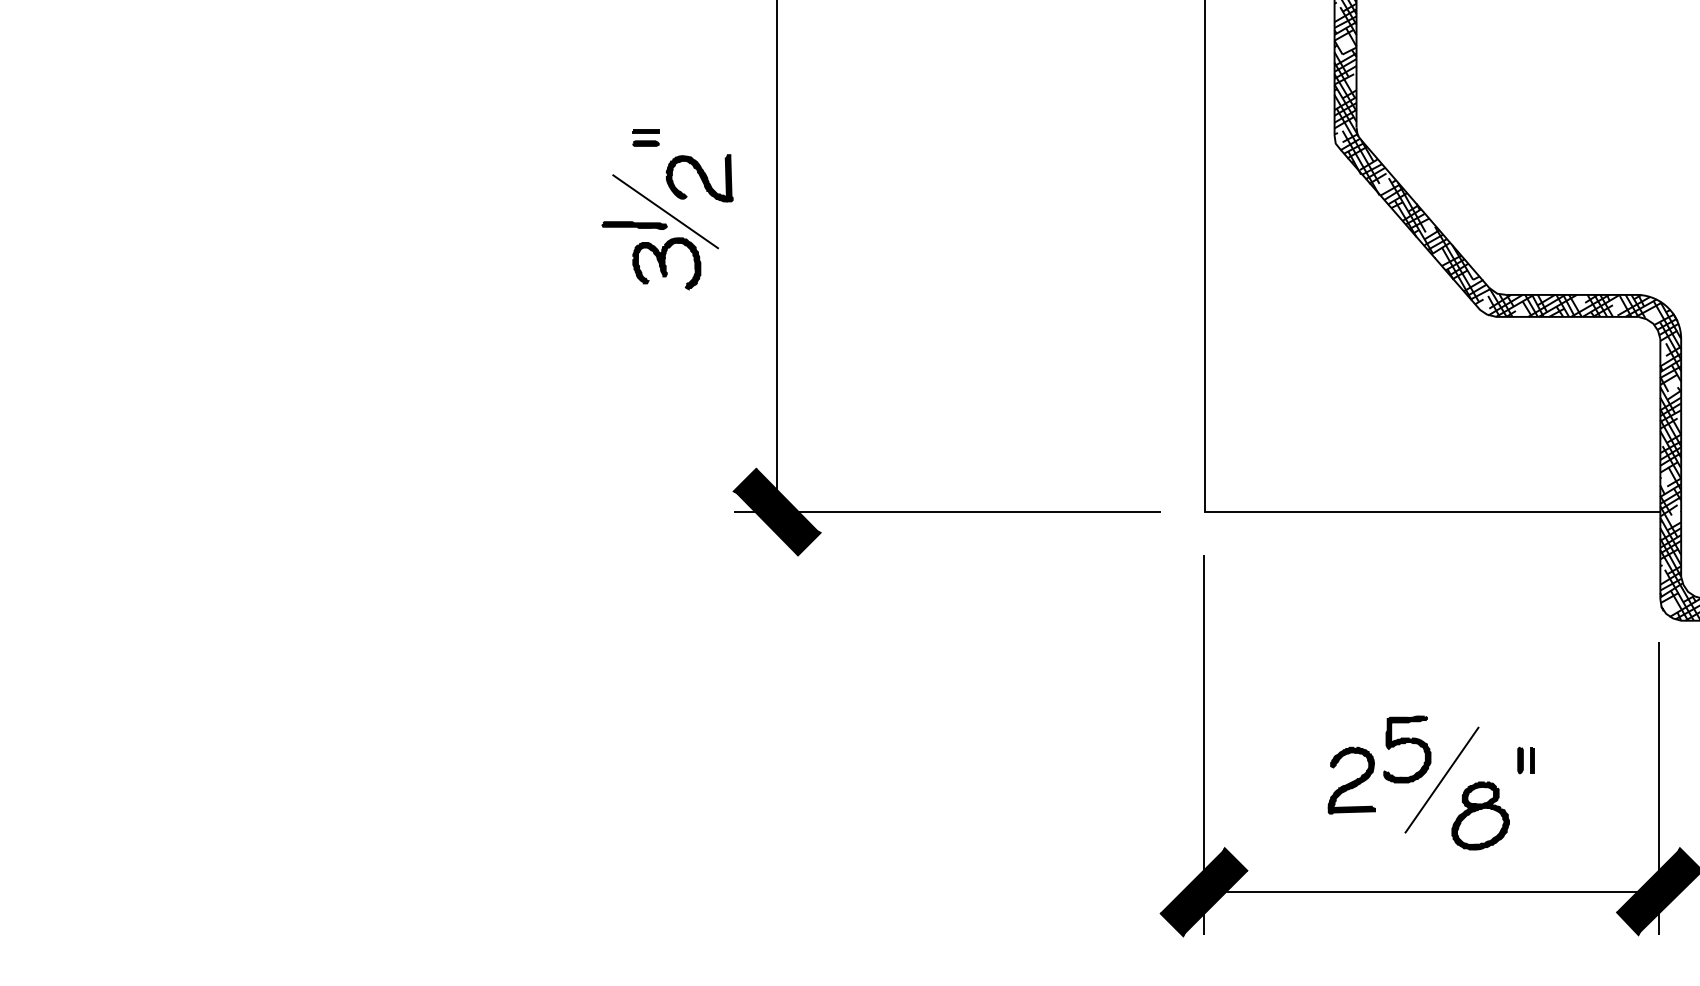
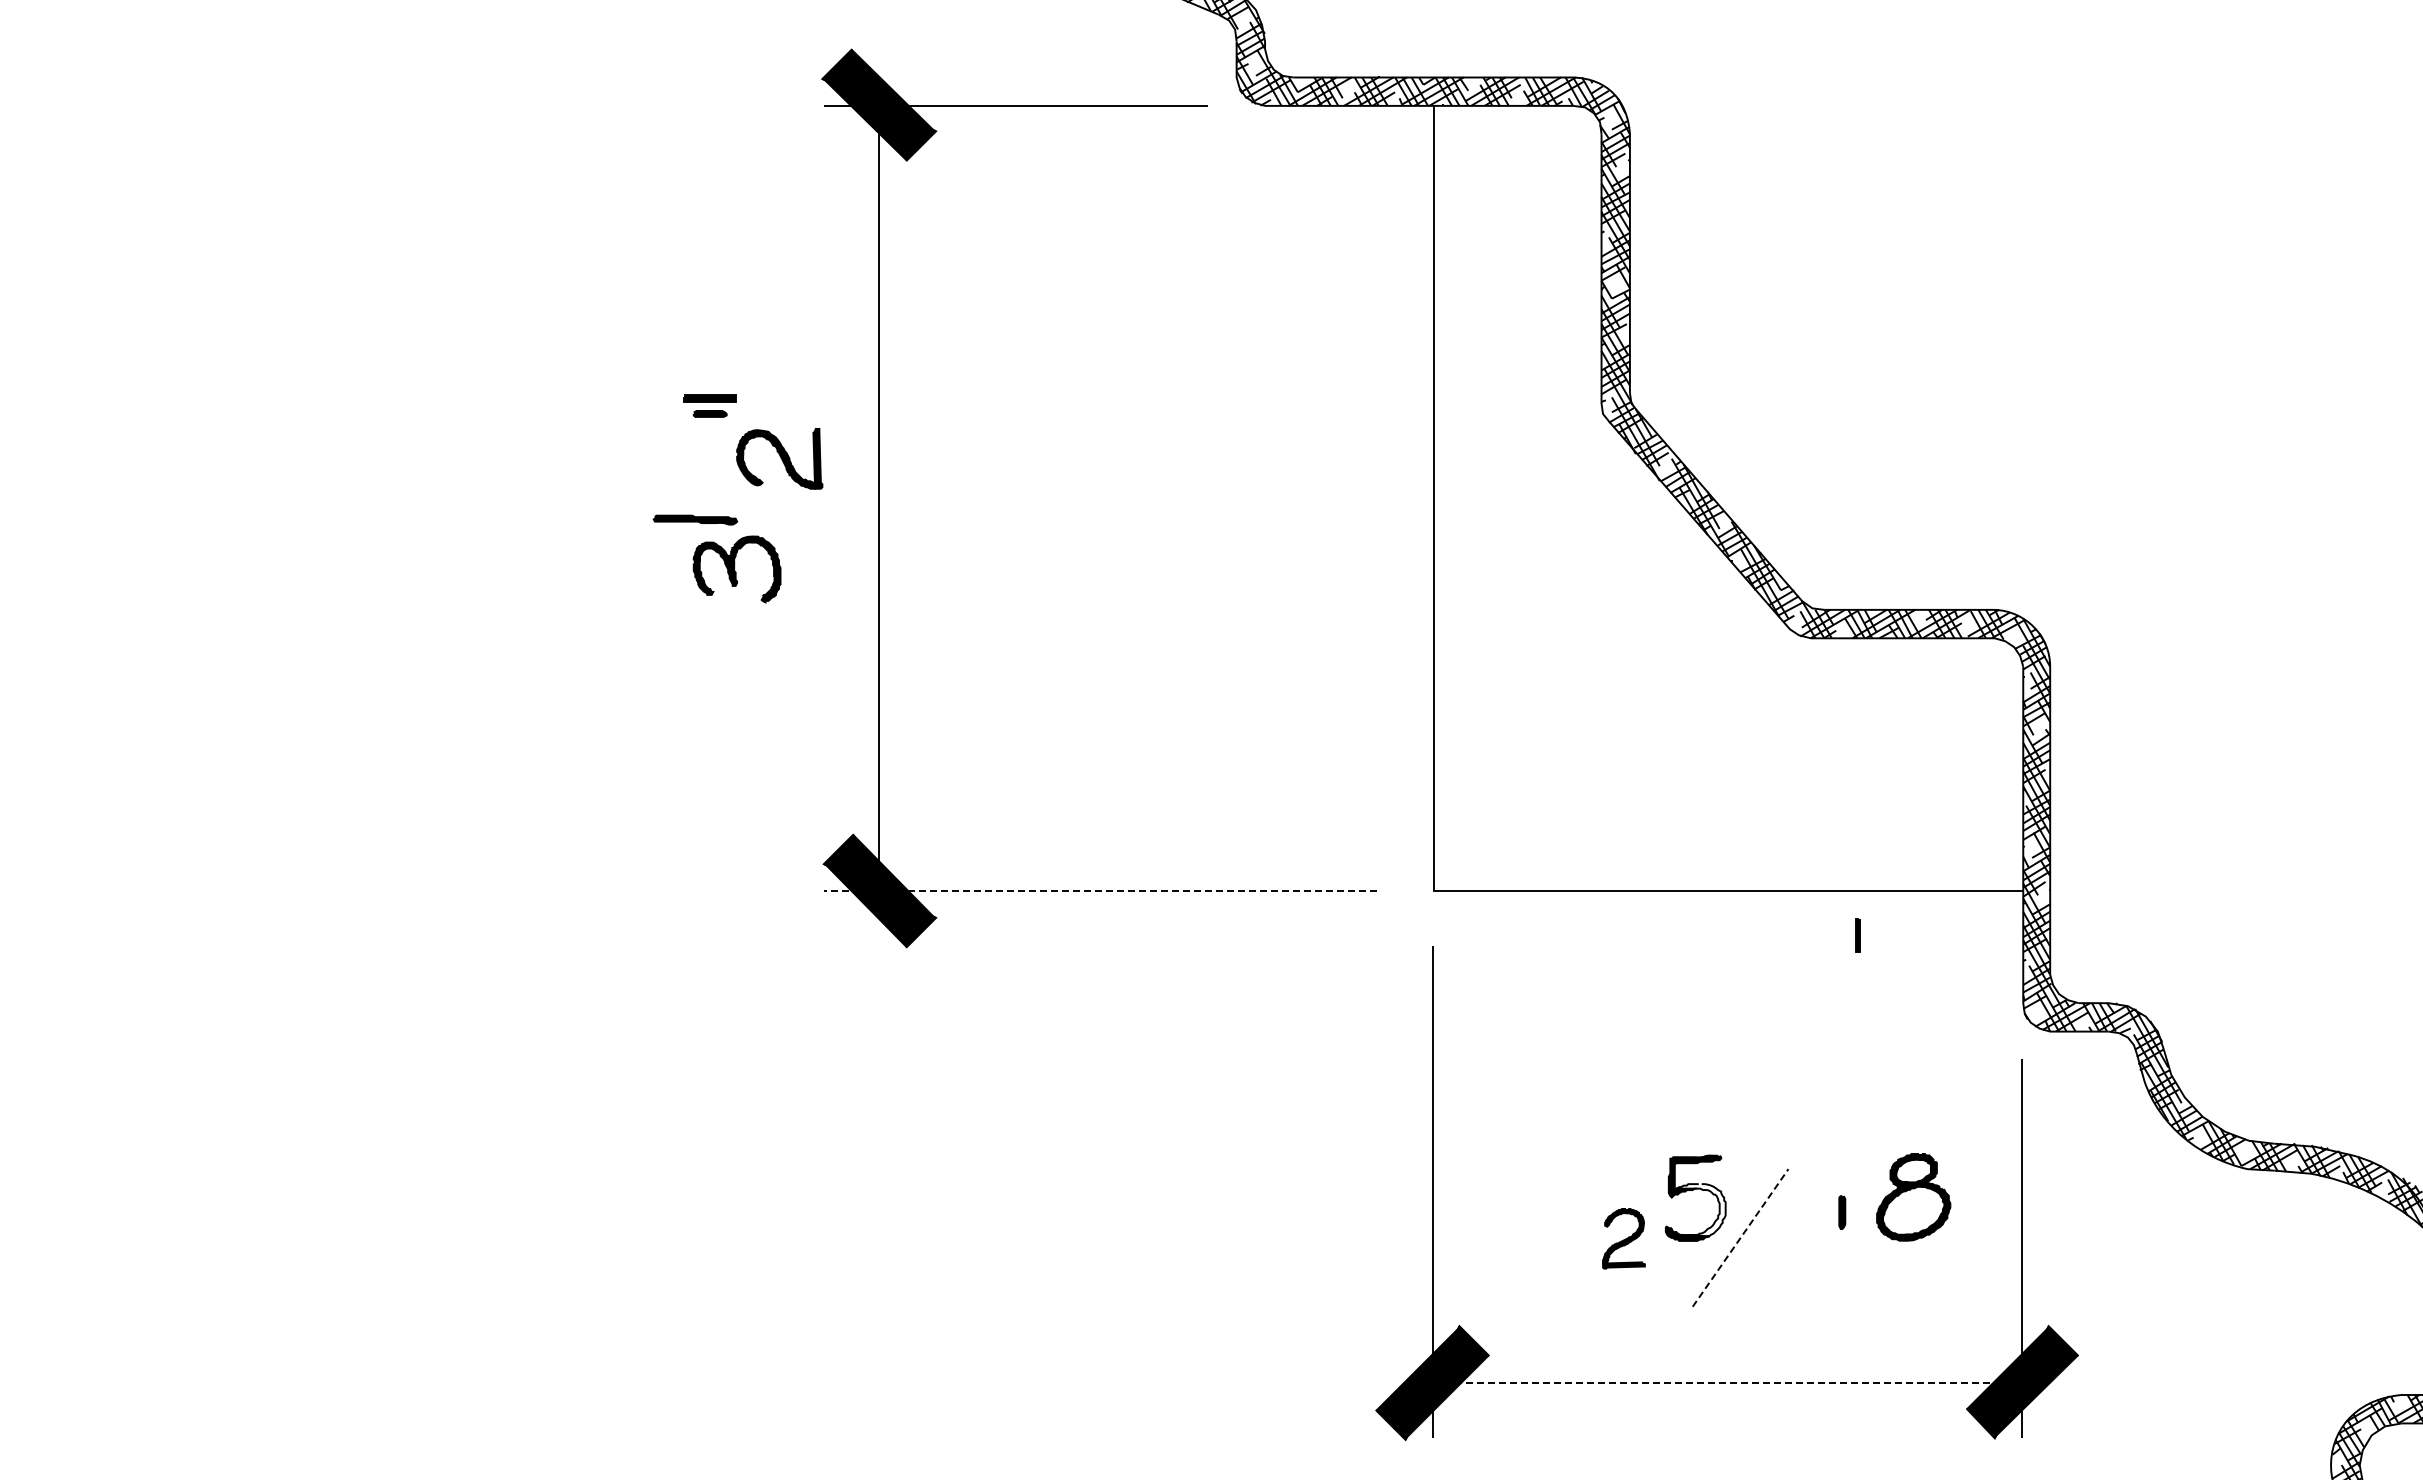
part: (646, 130) -> (710, 397), size x1.6
line: (665, 211) -> (735, 501), removed
line: (947, 512) -> (1100, 891), solid -> dashed
fill: (1411, 758) -> (1700, 1210), removed
part: (1532, 760) -> (1857, 935), moved
line: (1441, 779) -> (1740, 1237), solid -> dashed
part: (1351, 780) -> (1623, 1238), size x0.7
part: (1480, 816) -> (1913, 1197), moved
line: (1431, 892) -> (1727, 1383), solid -> dashed

